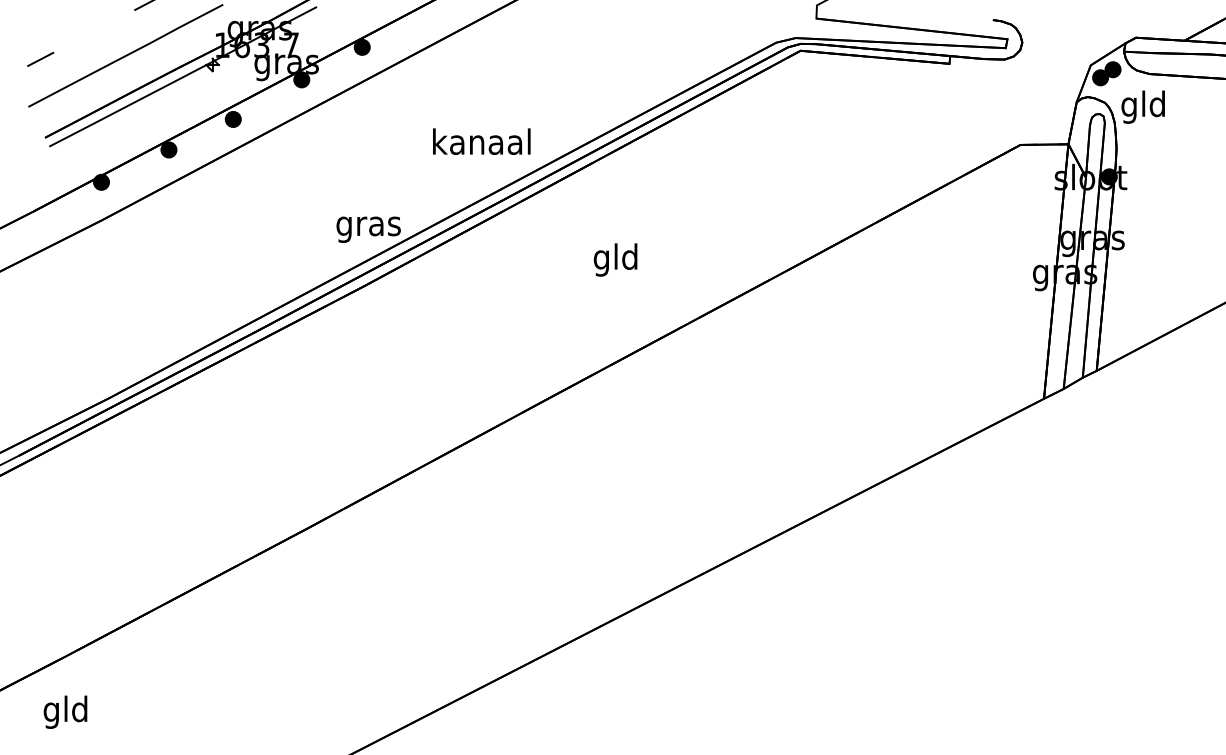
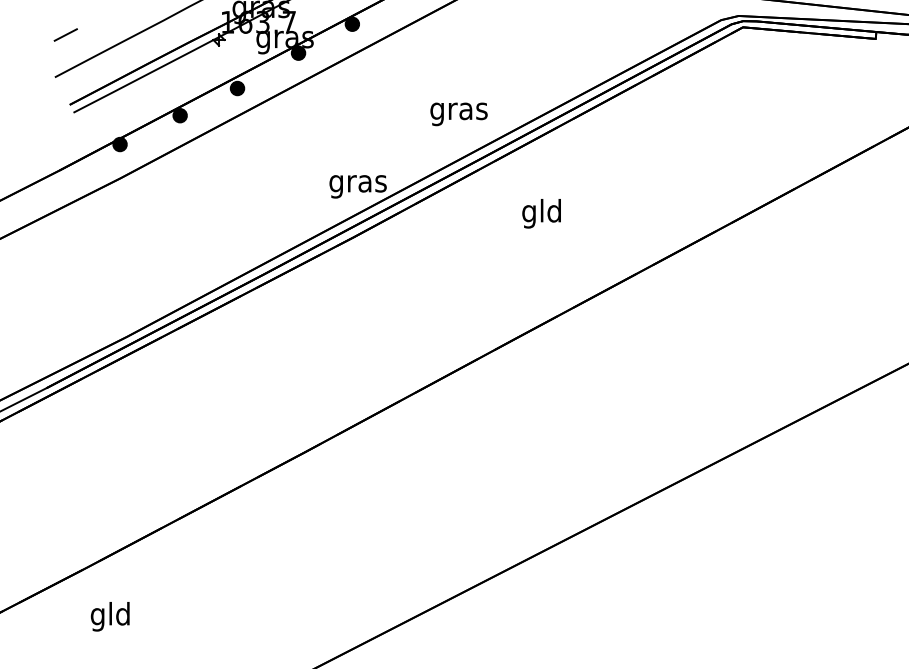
text: (481, 144) -> (458, 110), kanaal -> gras
text: (615, 259) -> (541, 213), moved
text: (65, 711) -> (110, 616), moved

